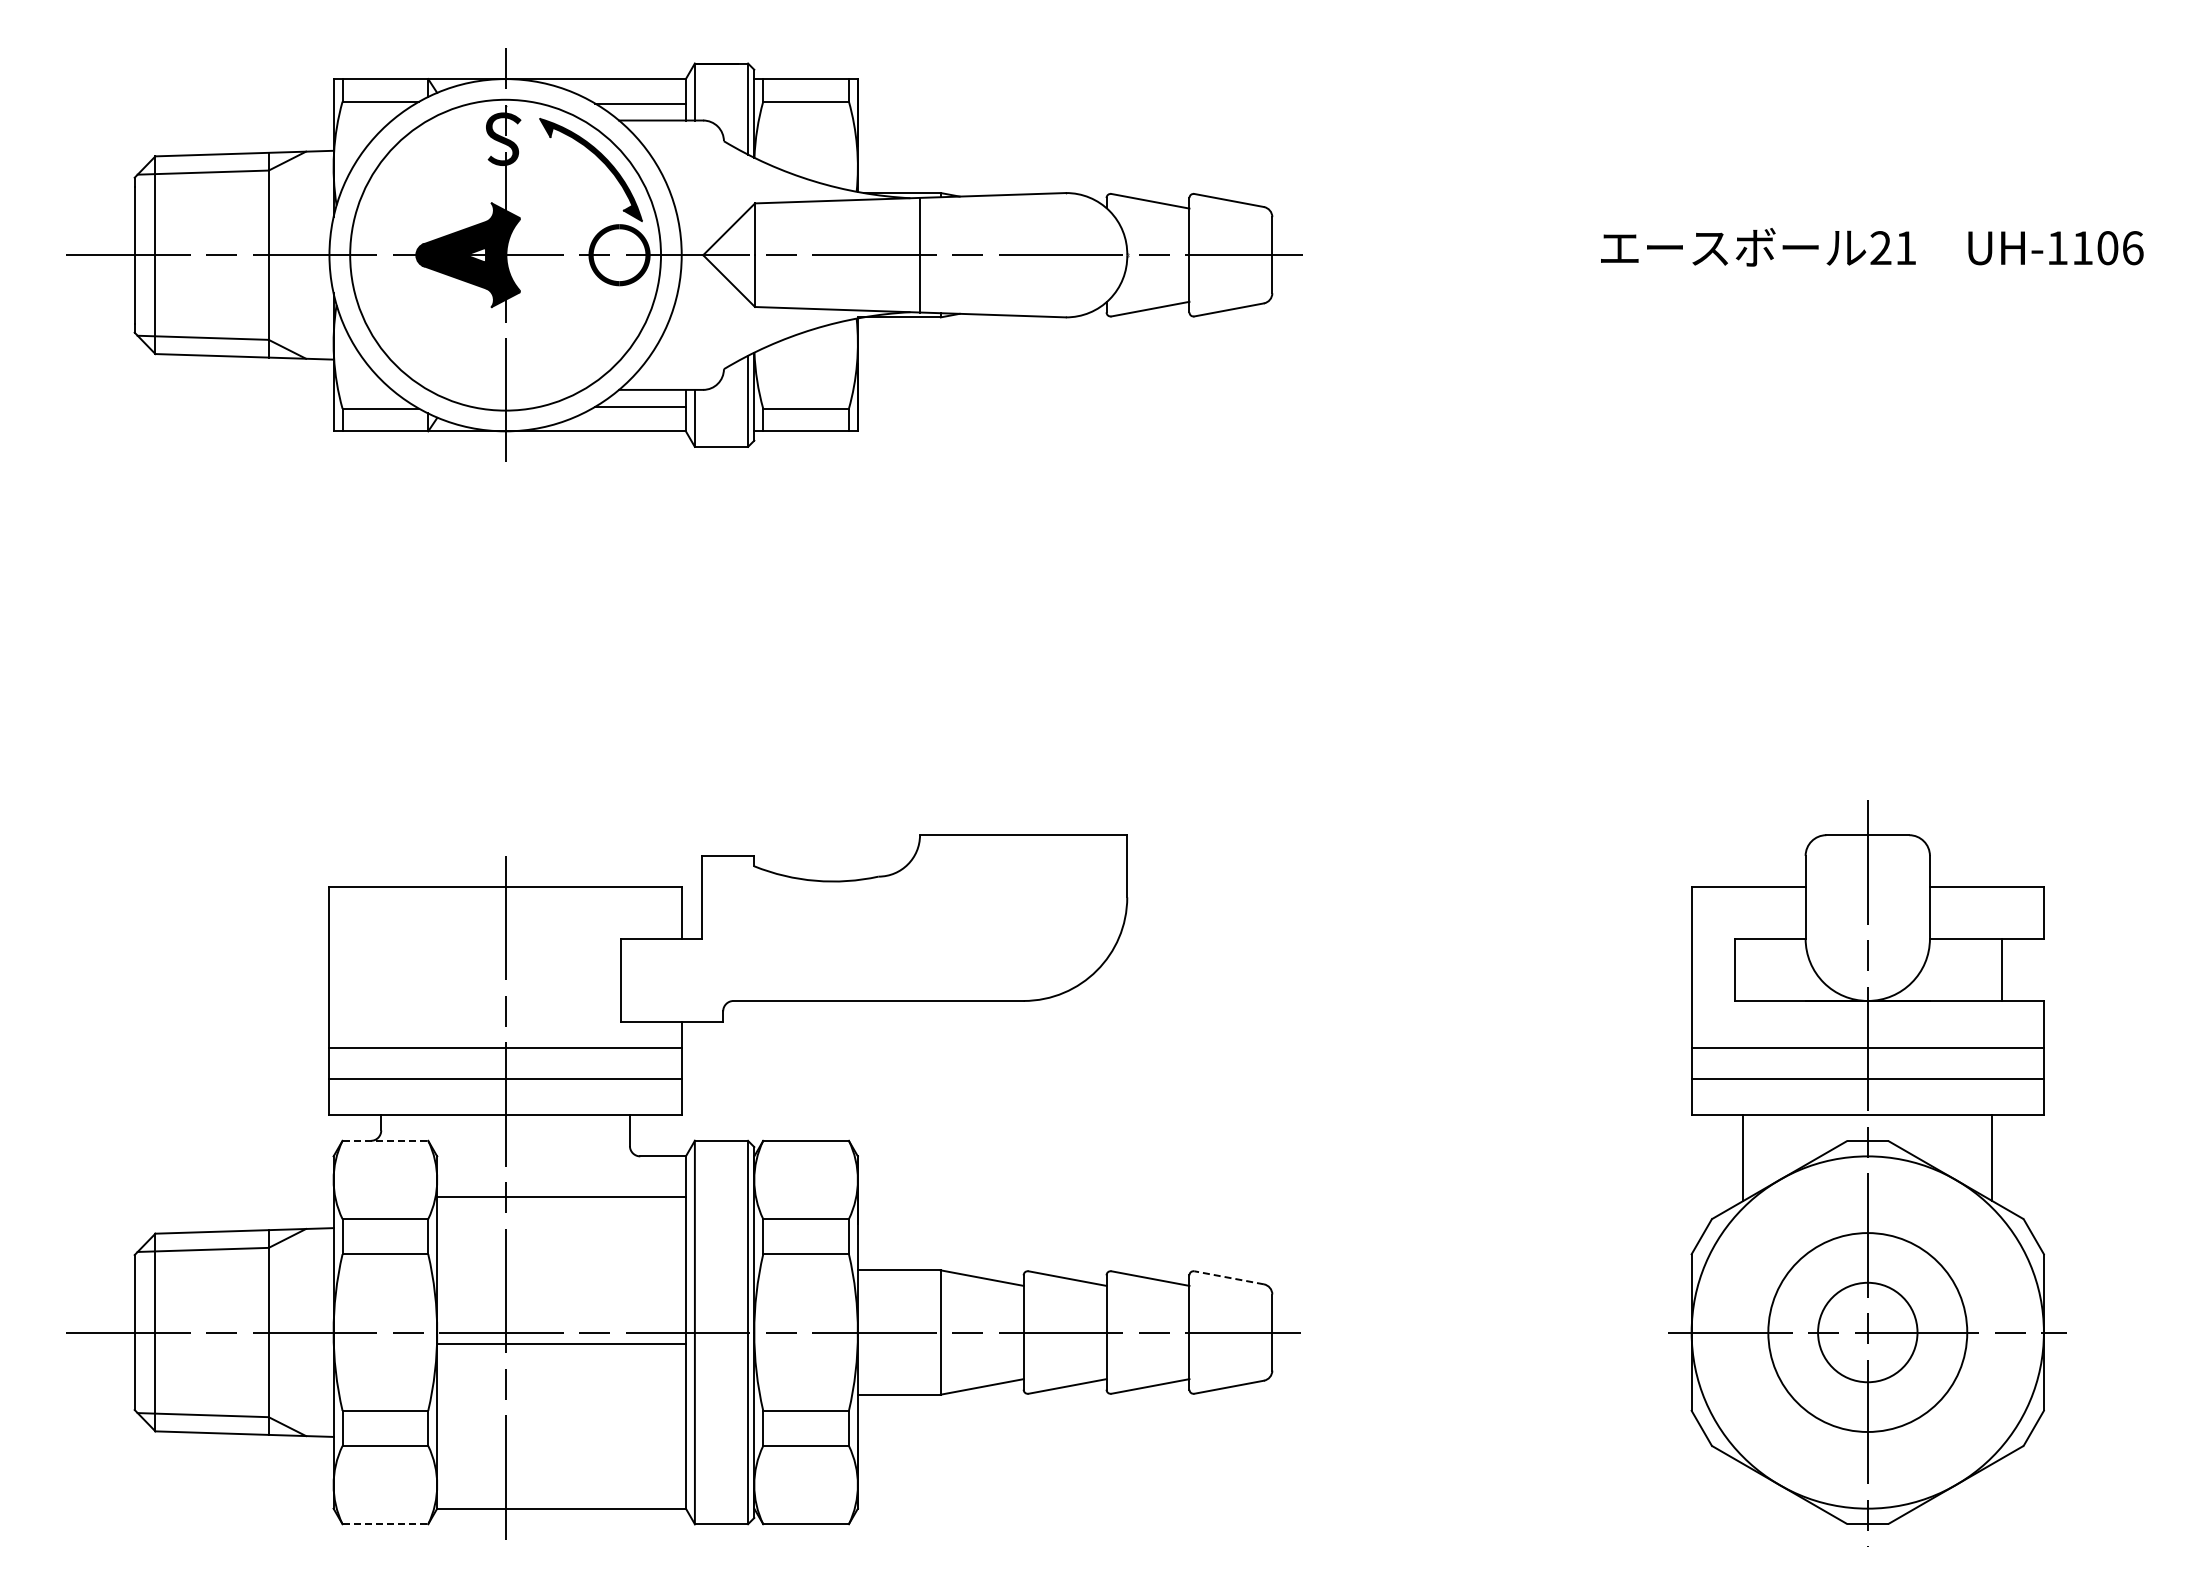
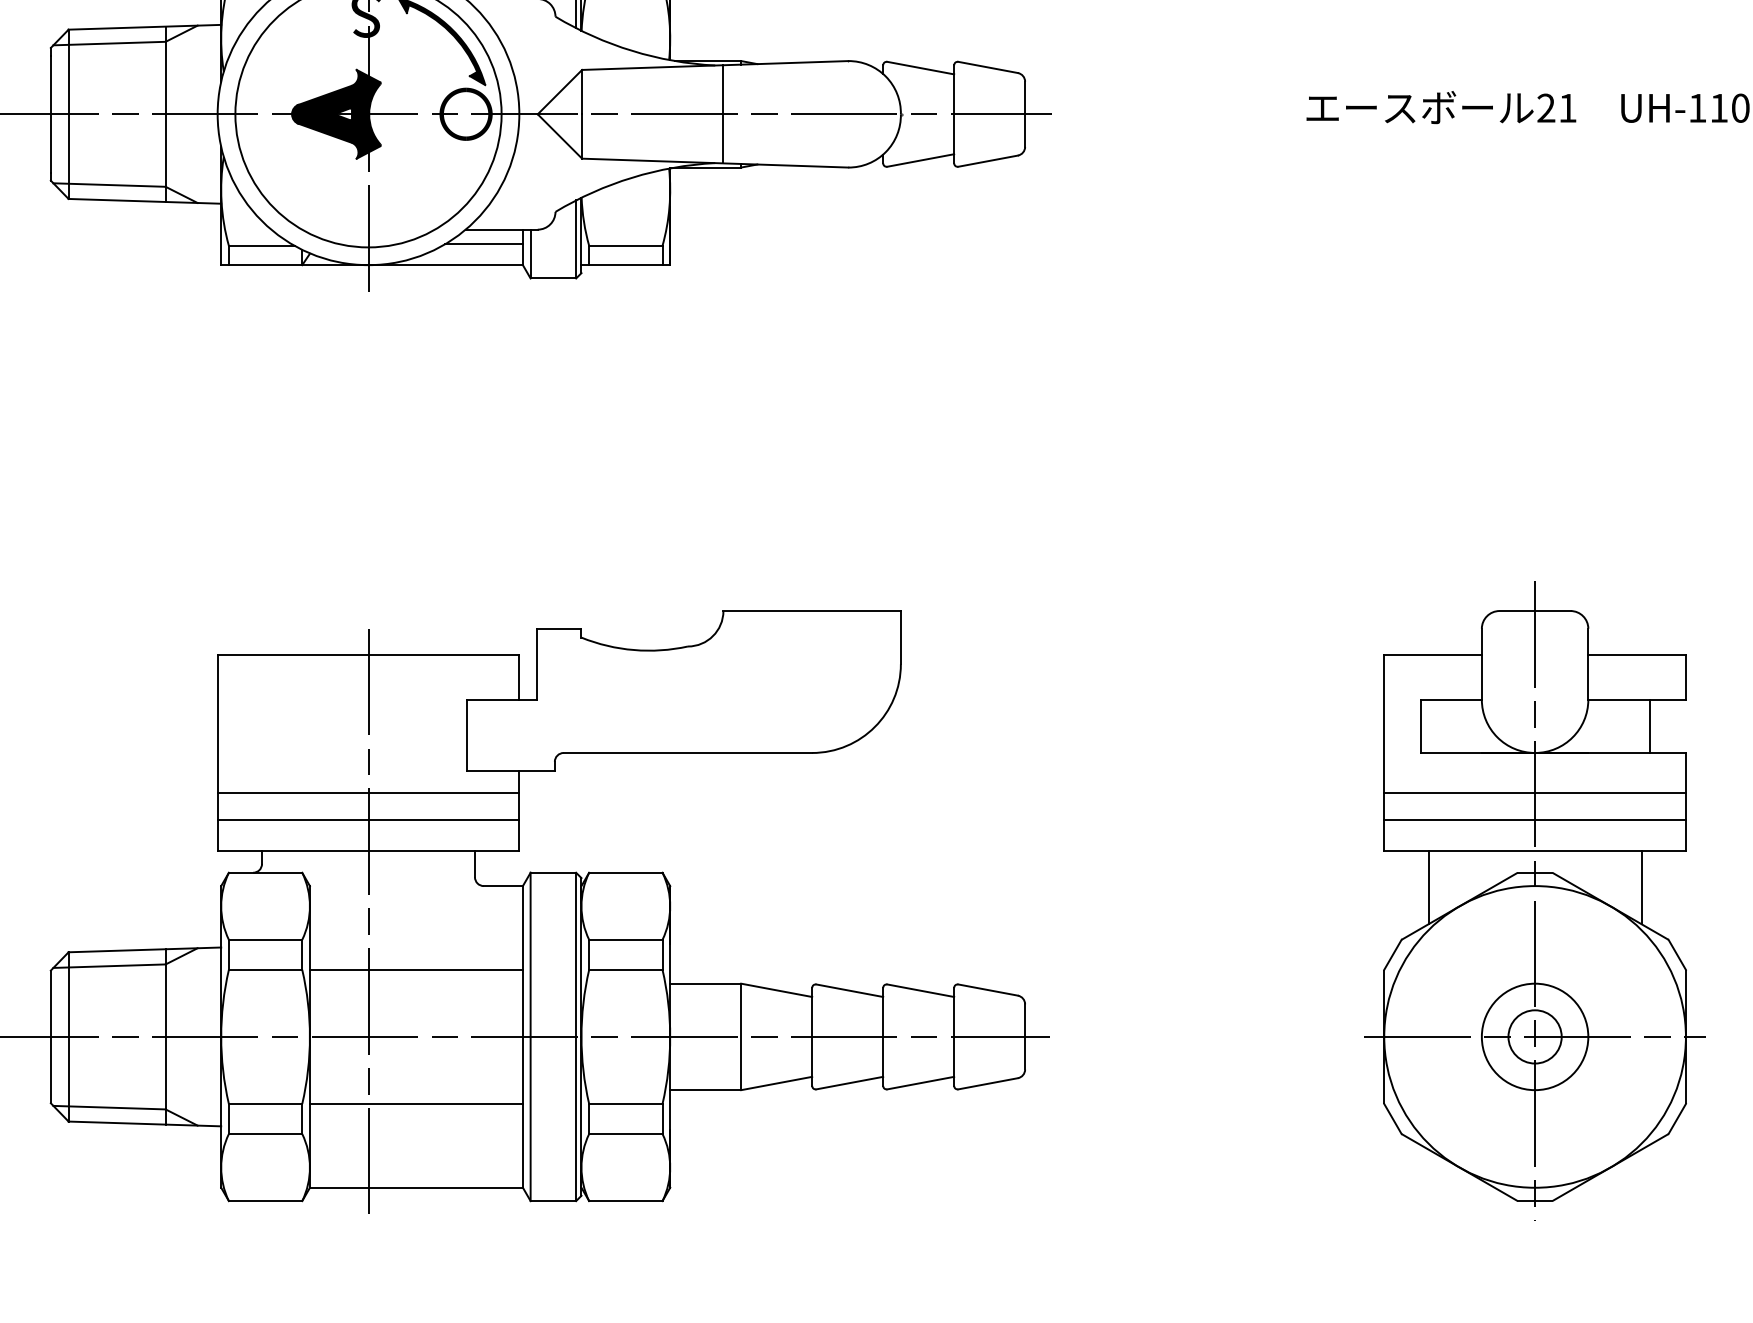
line: (385, 1140) -> (265, 872), dashed -> solid
line: (561, 1197) -> (416, 970), moved
line: (1228, 1277) -> (987, 989), dashed -> solid
circle: (1867, 1332) -> (1534, 1036), size x0.62
circle: (1867, 1332) -> (1534, 1036), size x0.62
line: (561, 1343) -> (416, 1103), moved
line: (385, 1524) -> (265, 1201), dashed -> solid

